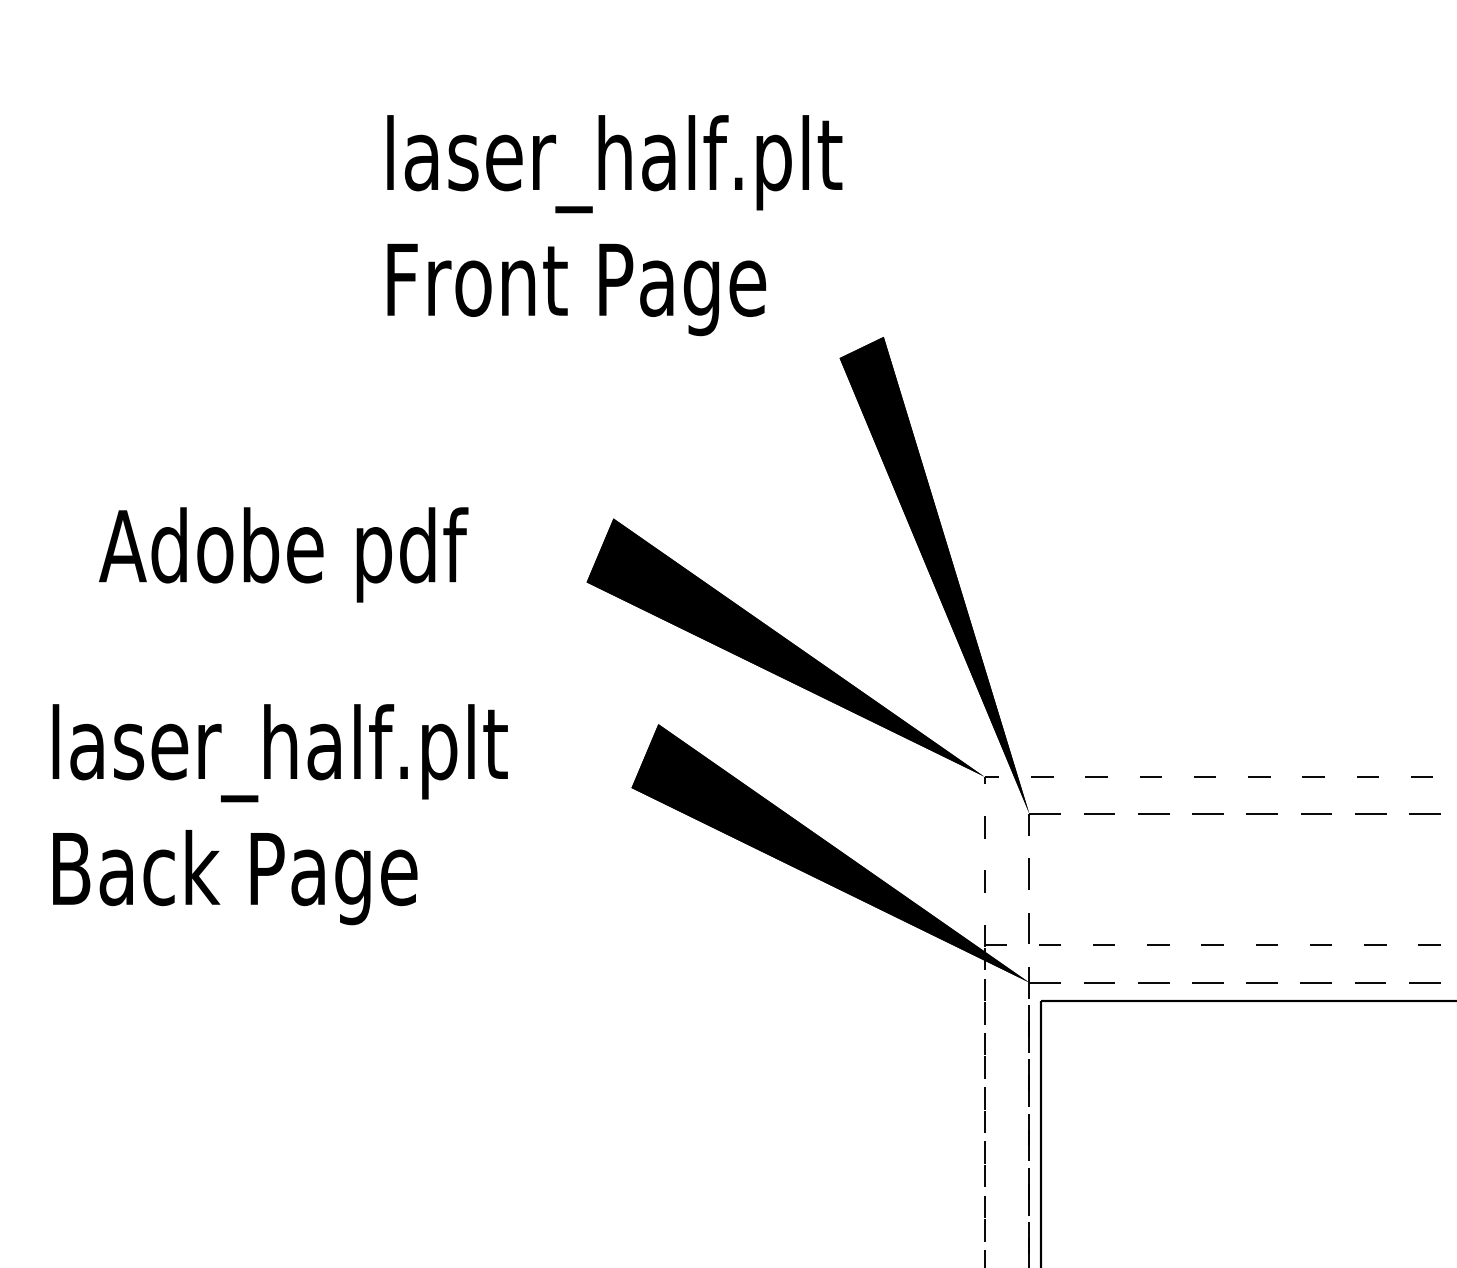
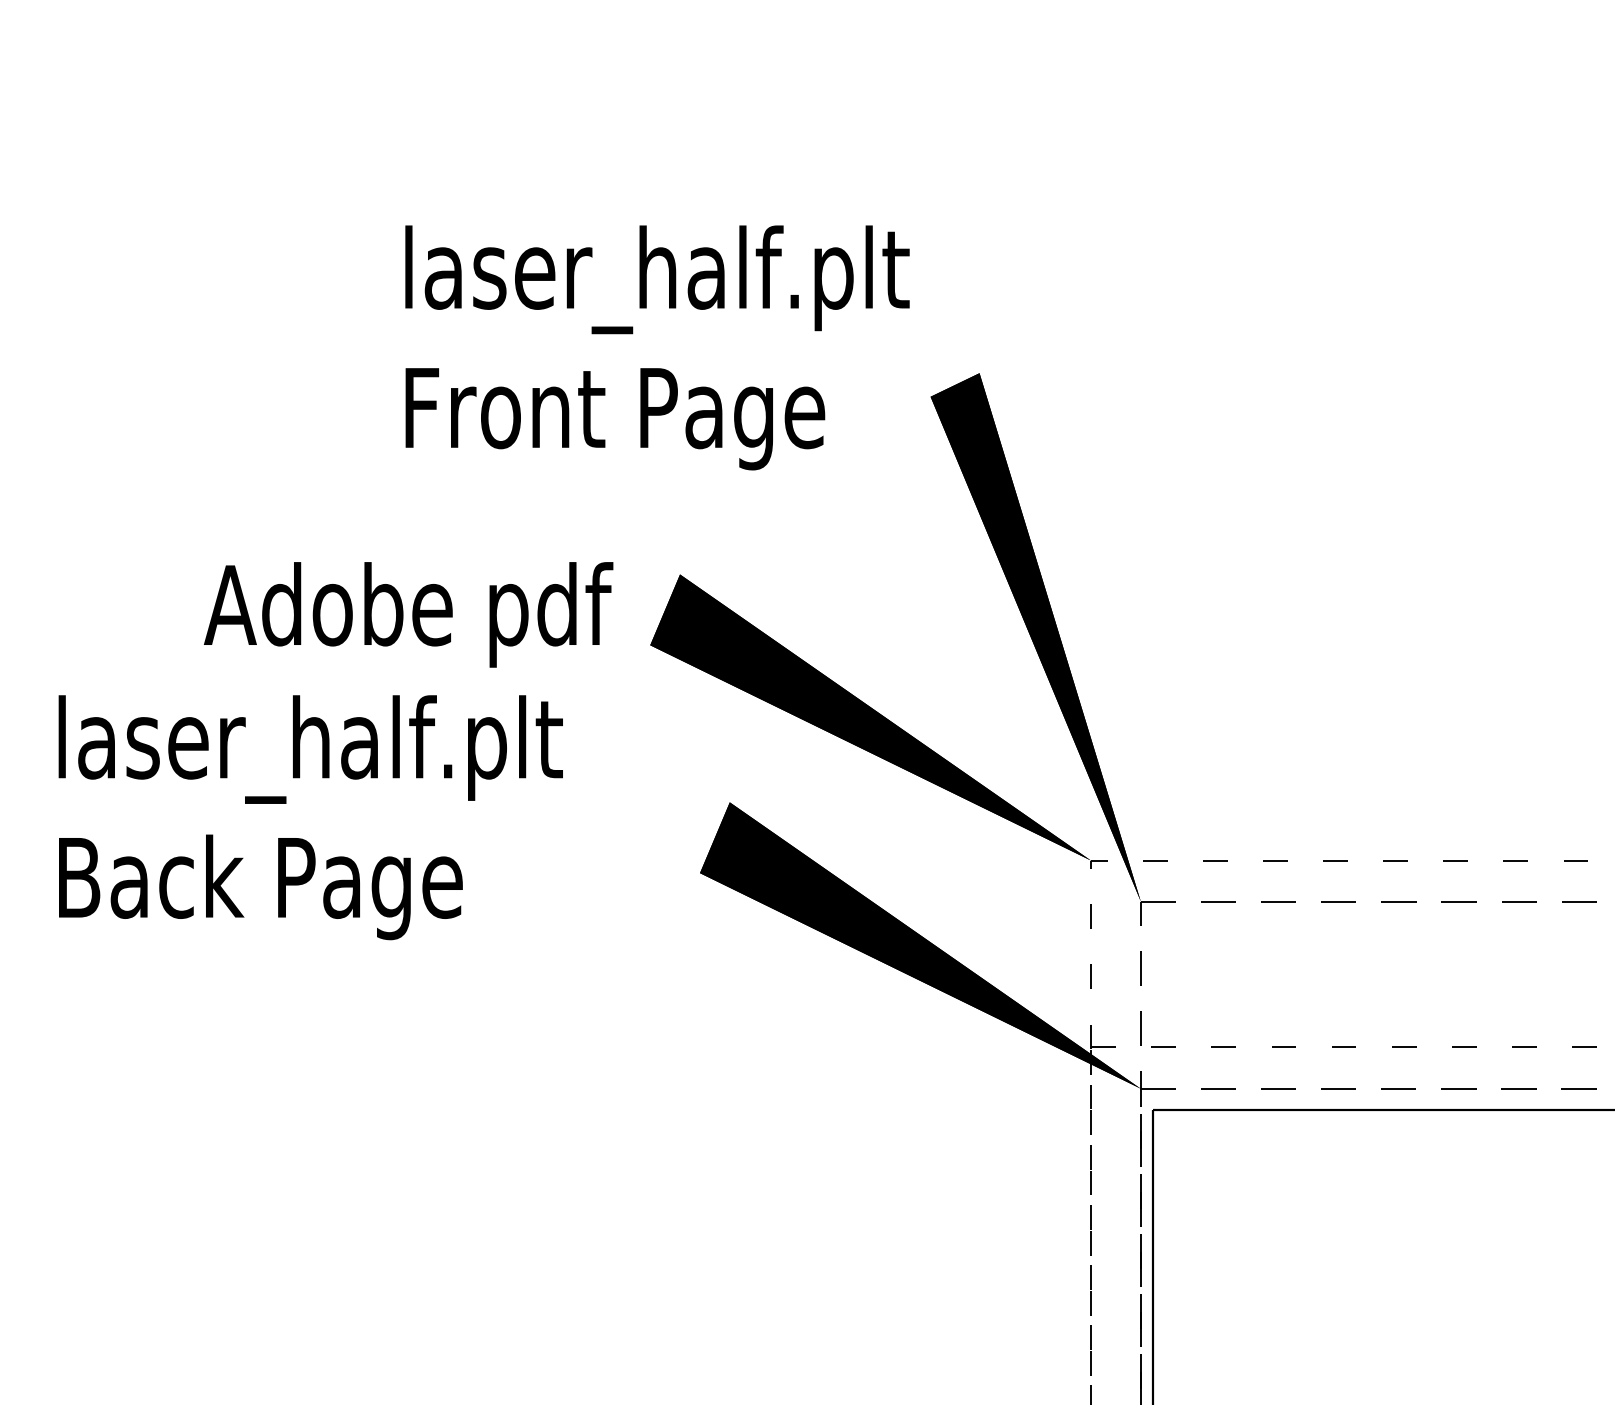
text: (614, 225) -> (657, 347), moved
text: (283, 554) -> (408, 614), moved
text: (280, 814) -> (310, 817), moved

